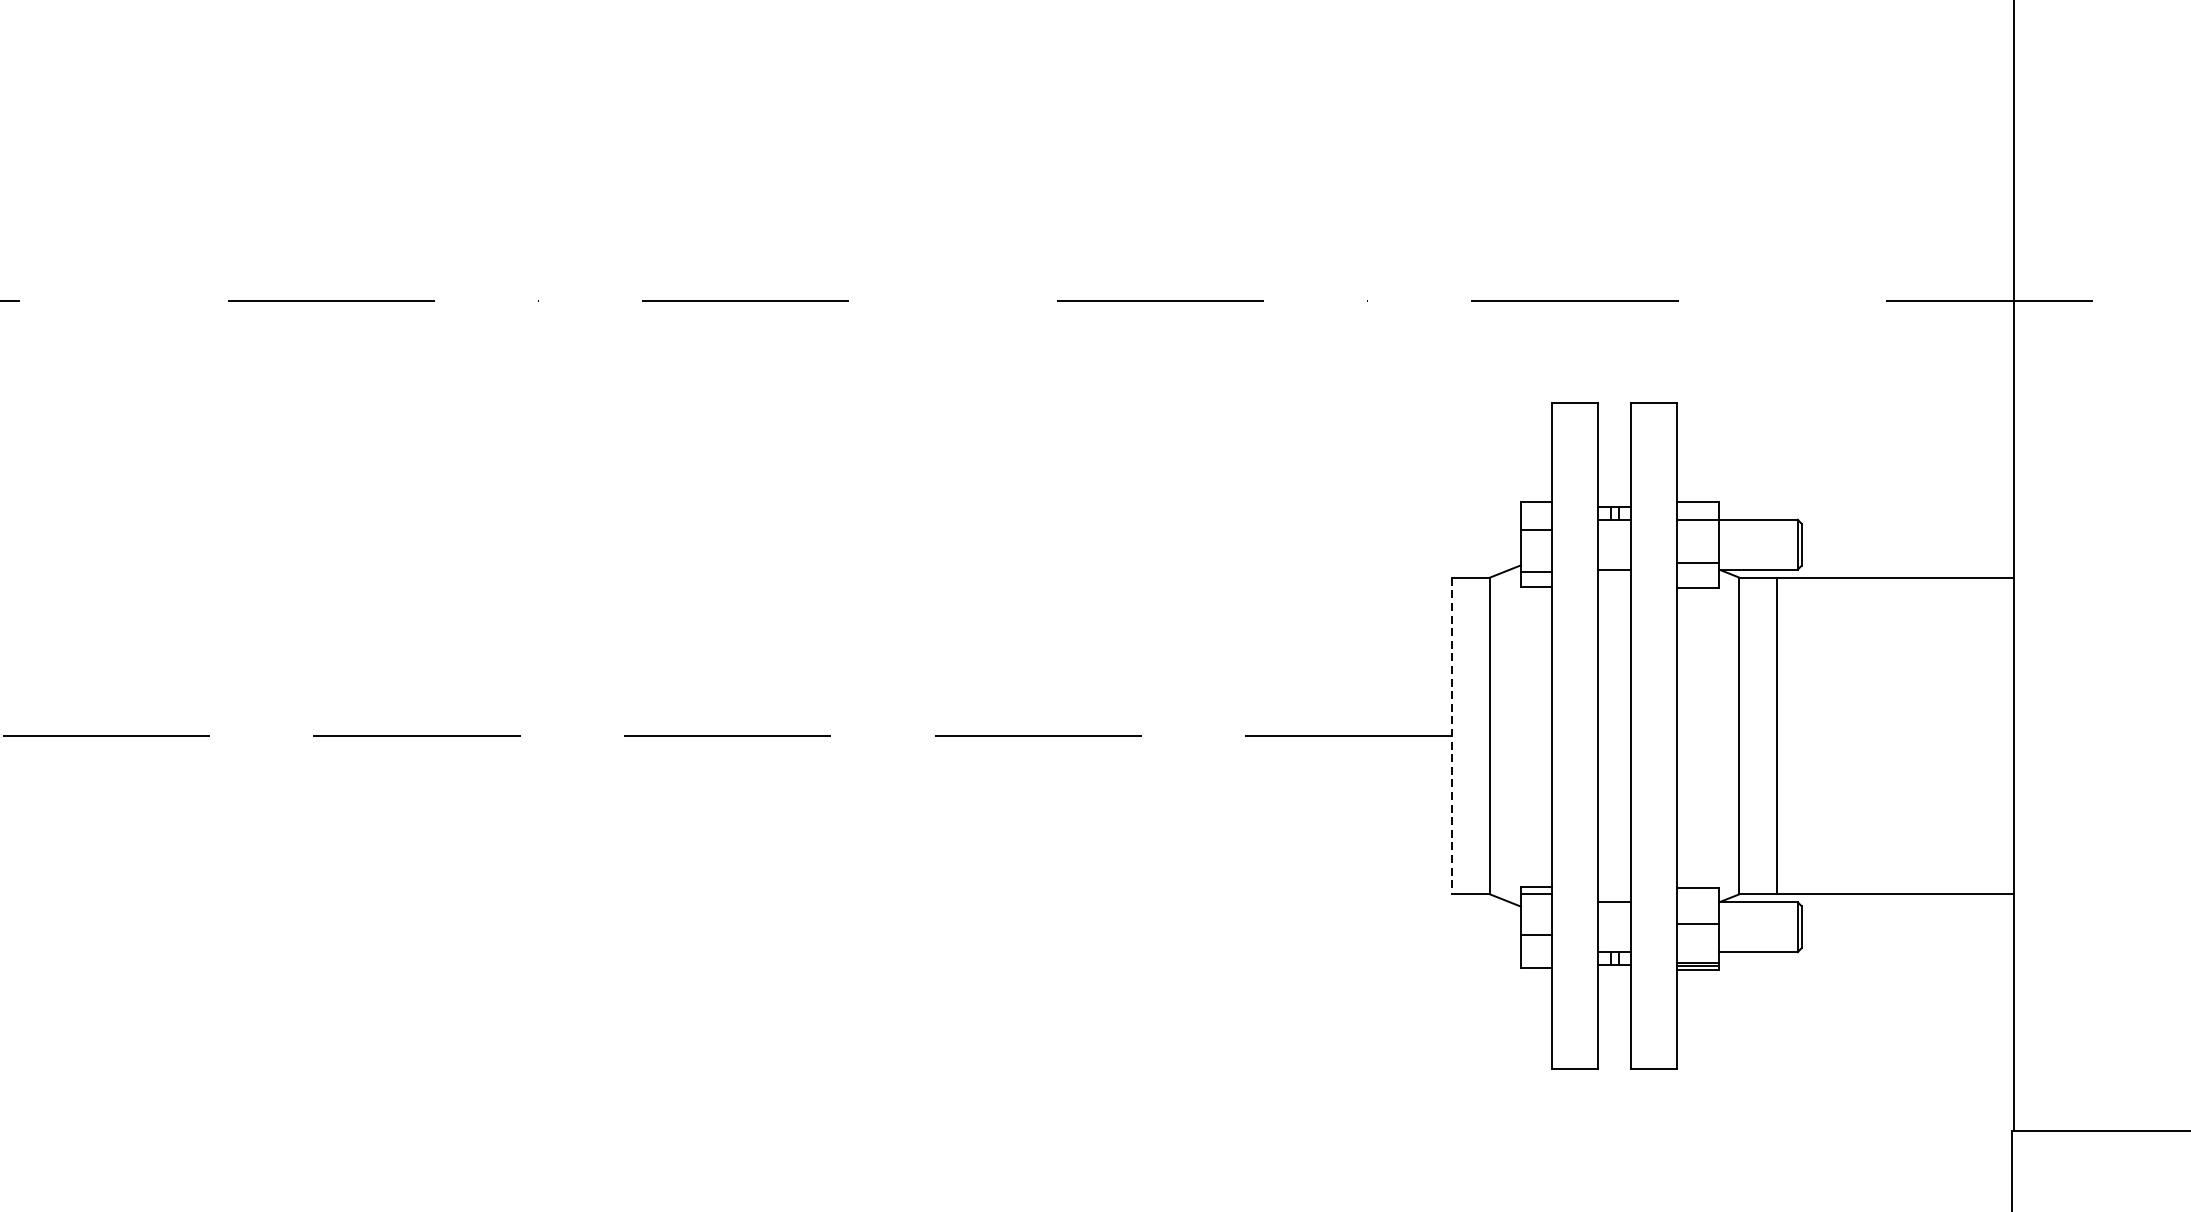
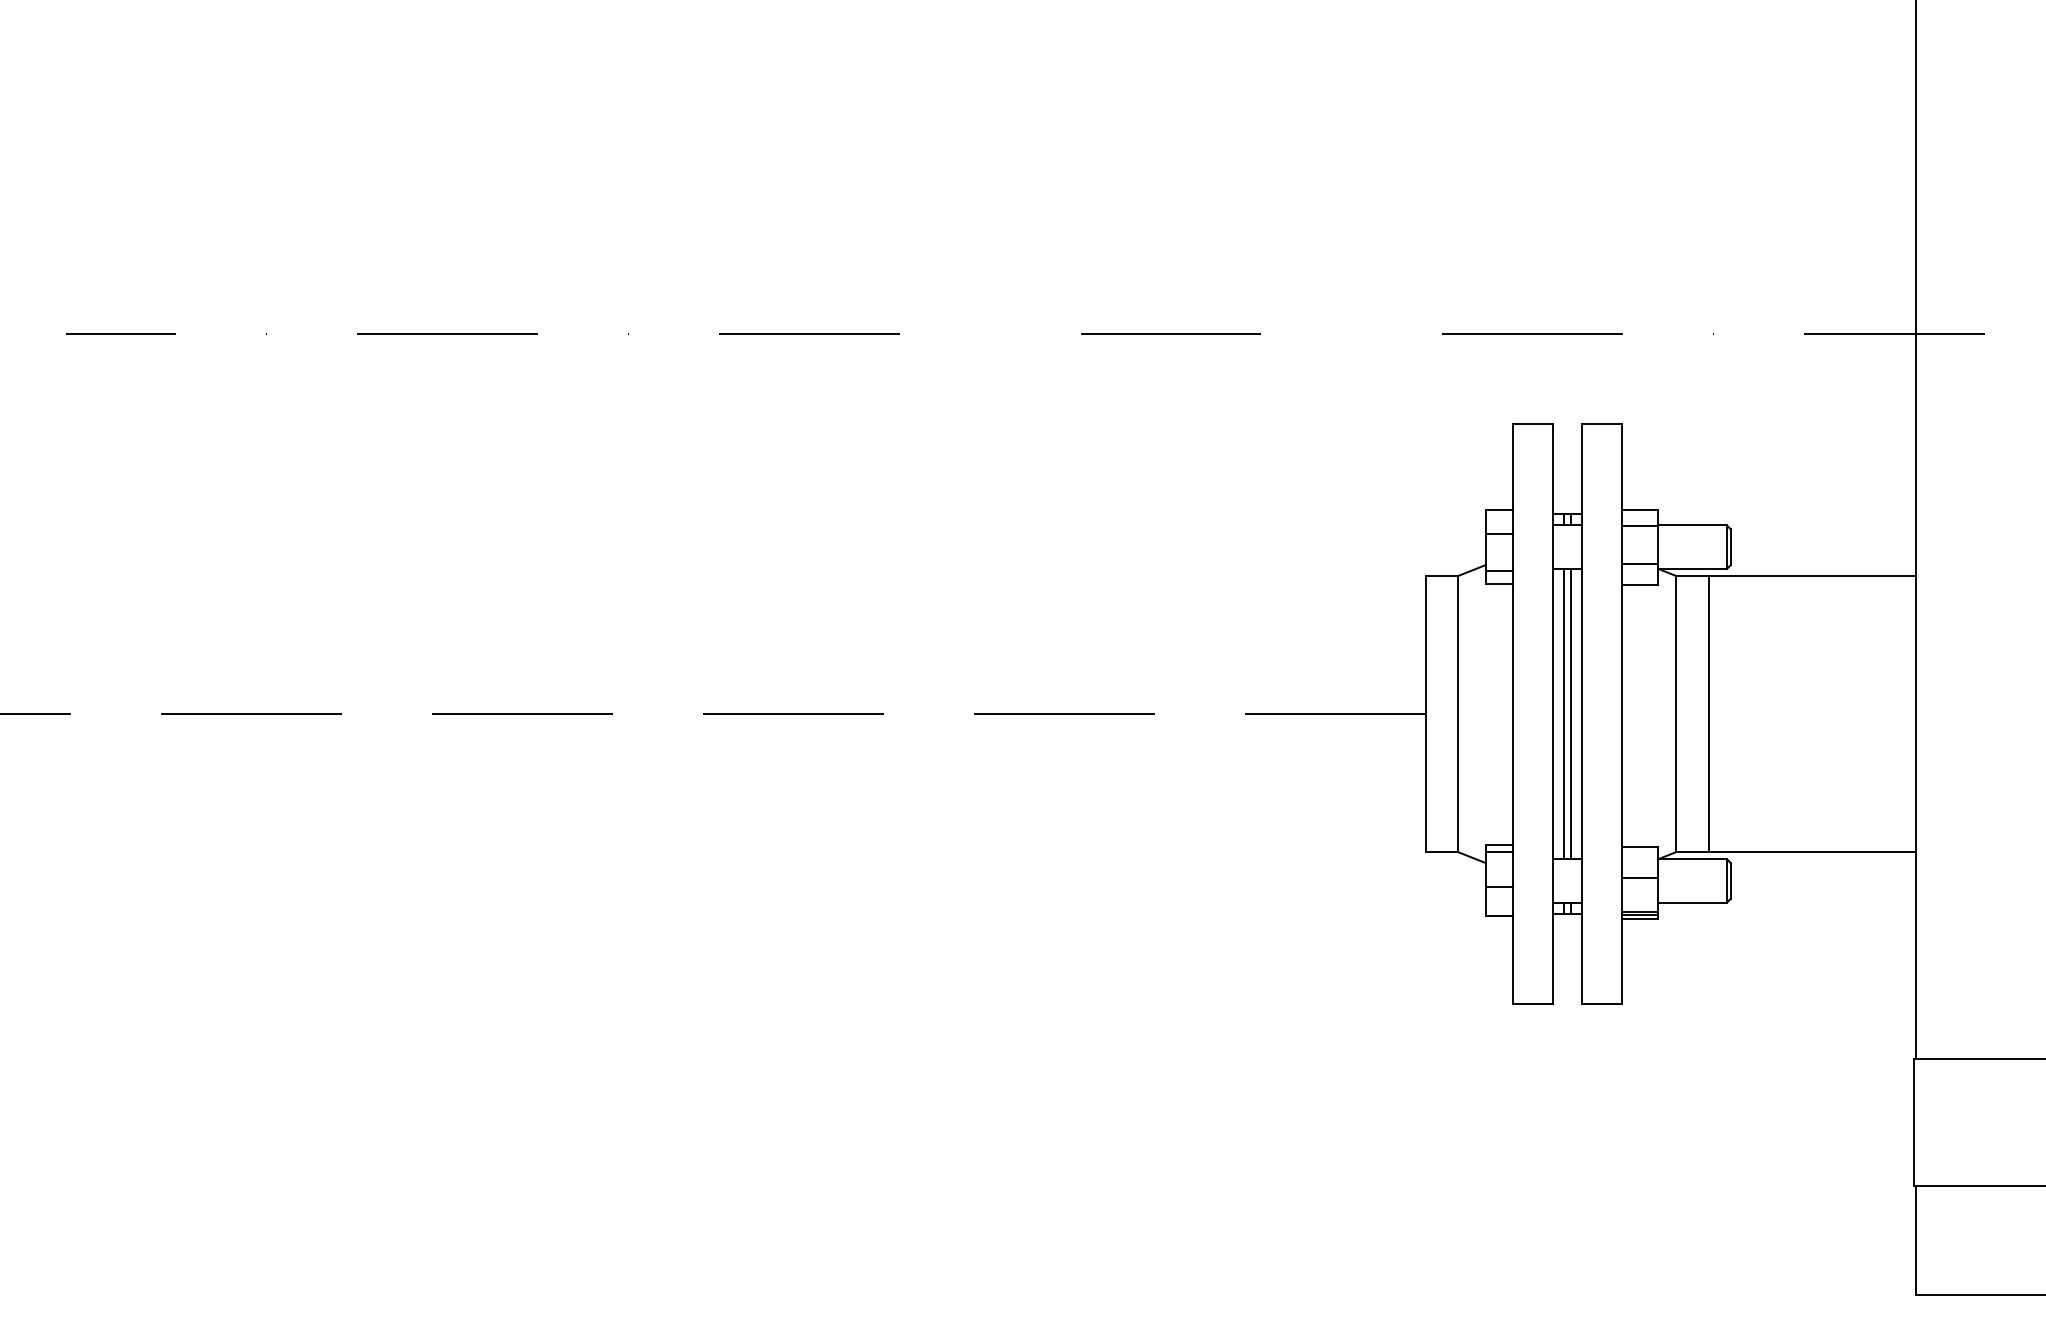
line: (1452, 736) -> (1425, 714), dashed -> solid
line: (1610, 736) -> (1563, 714), added
line: (1618, 736) -> (1570, 714), added

